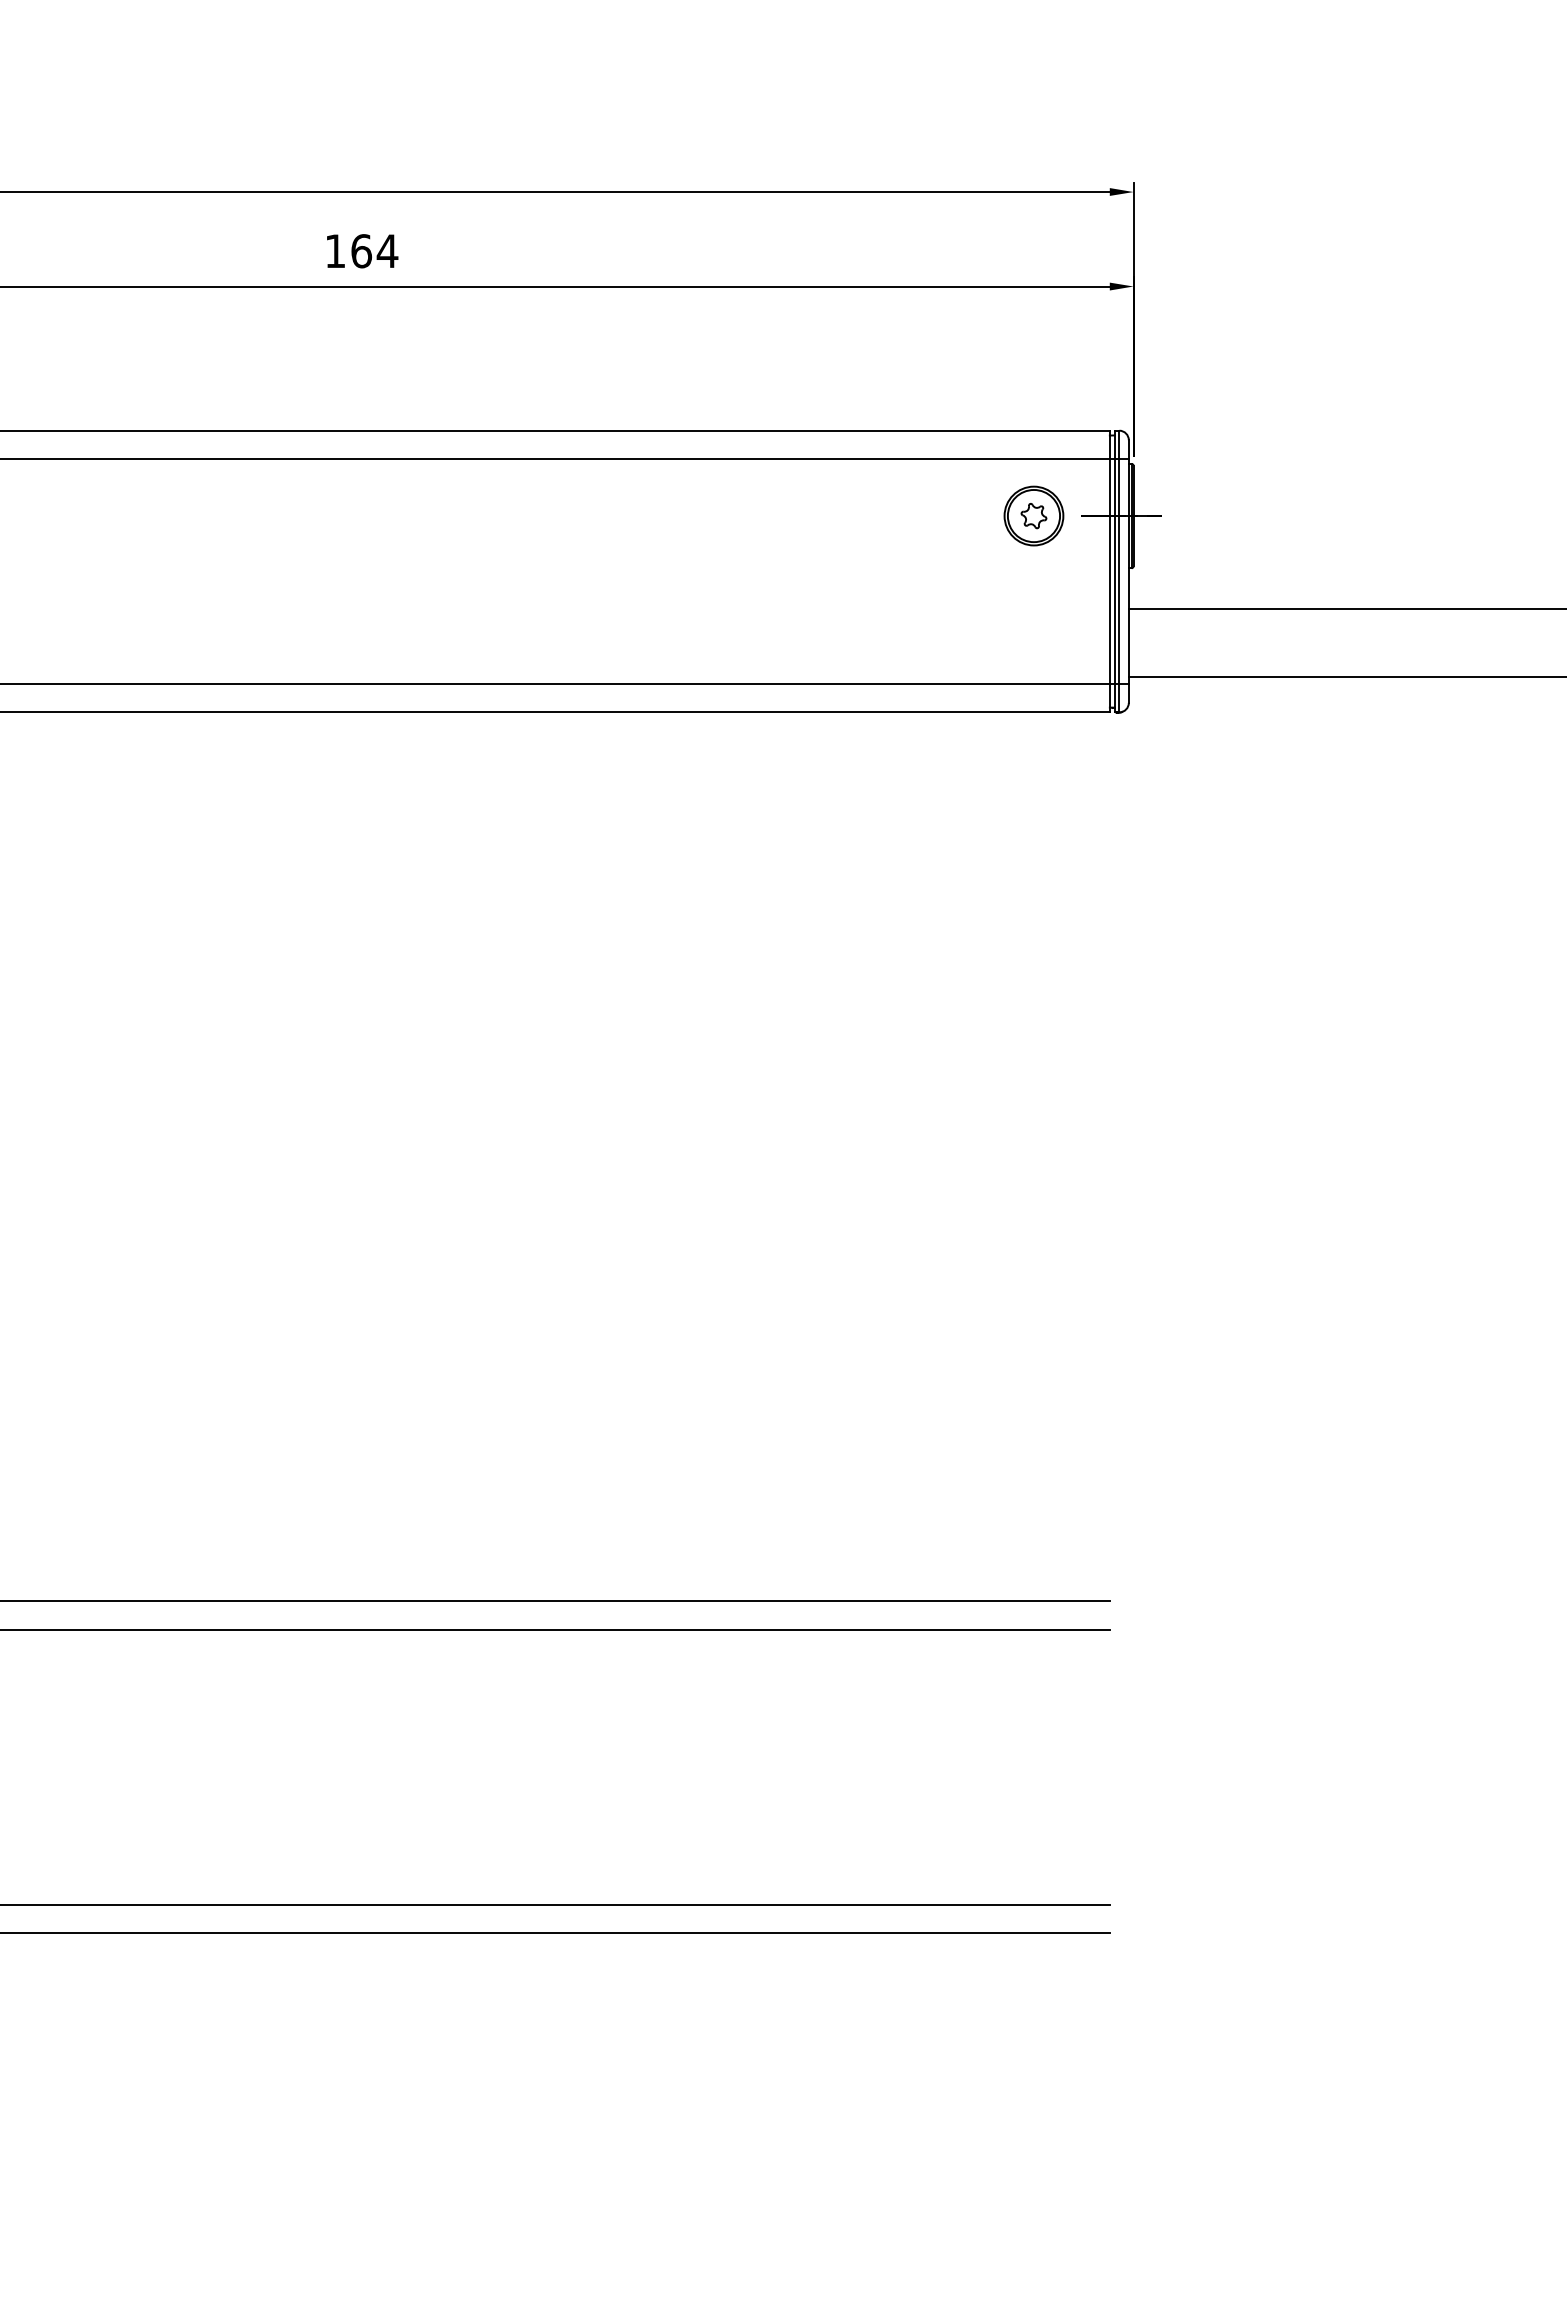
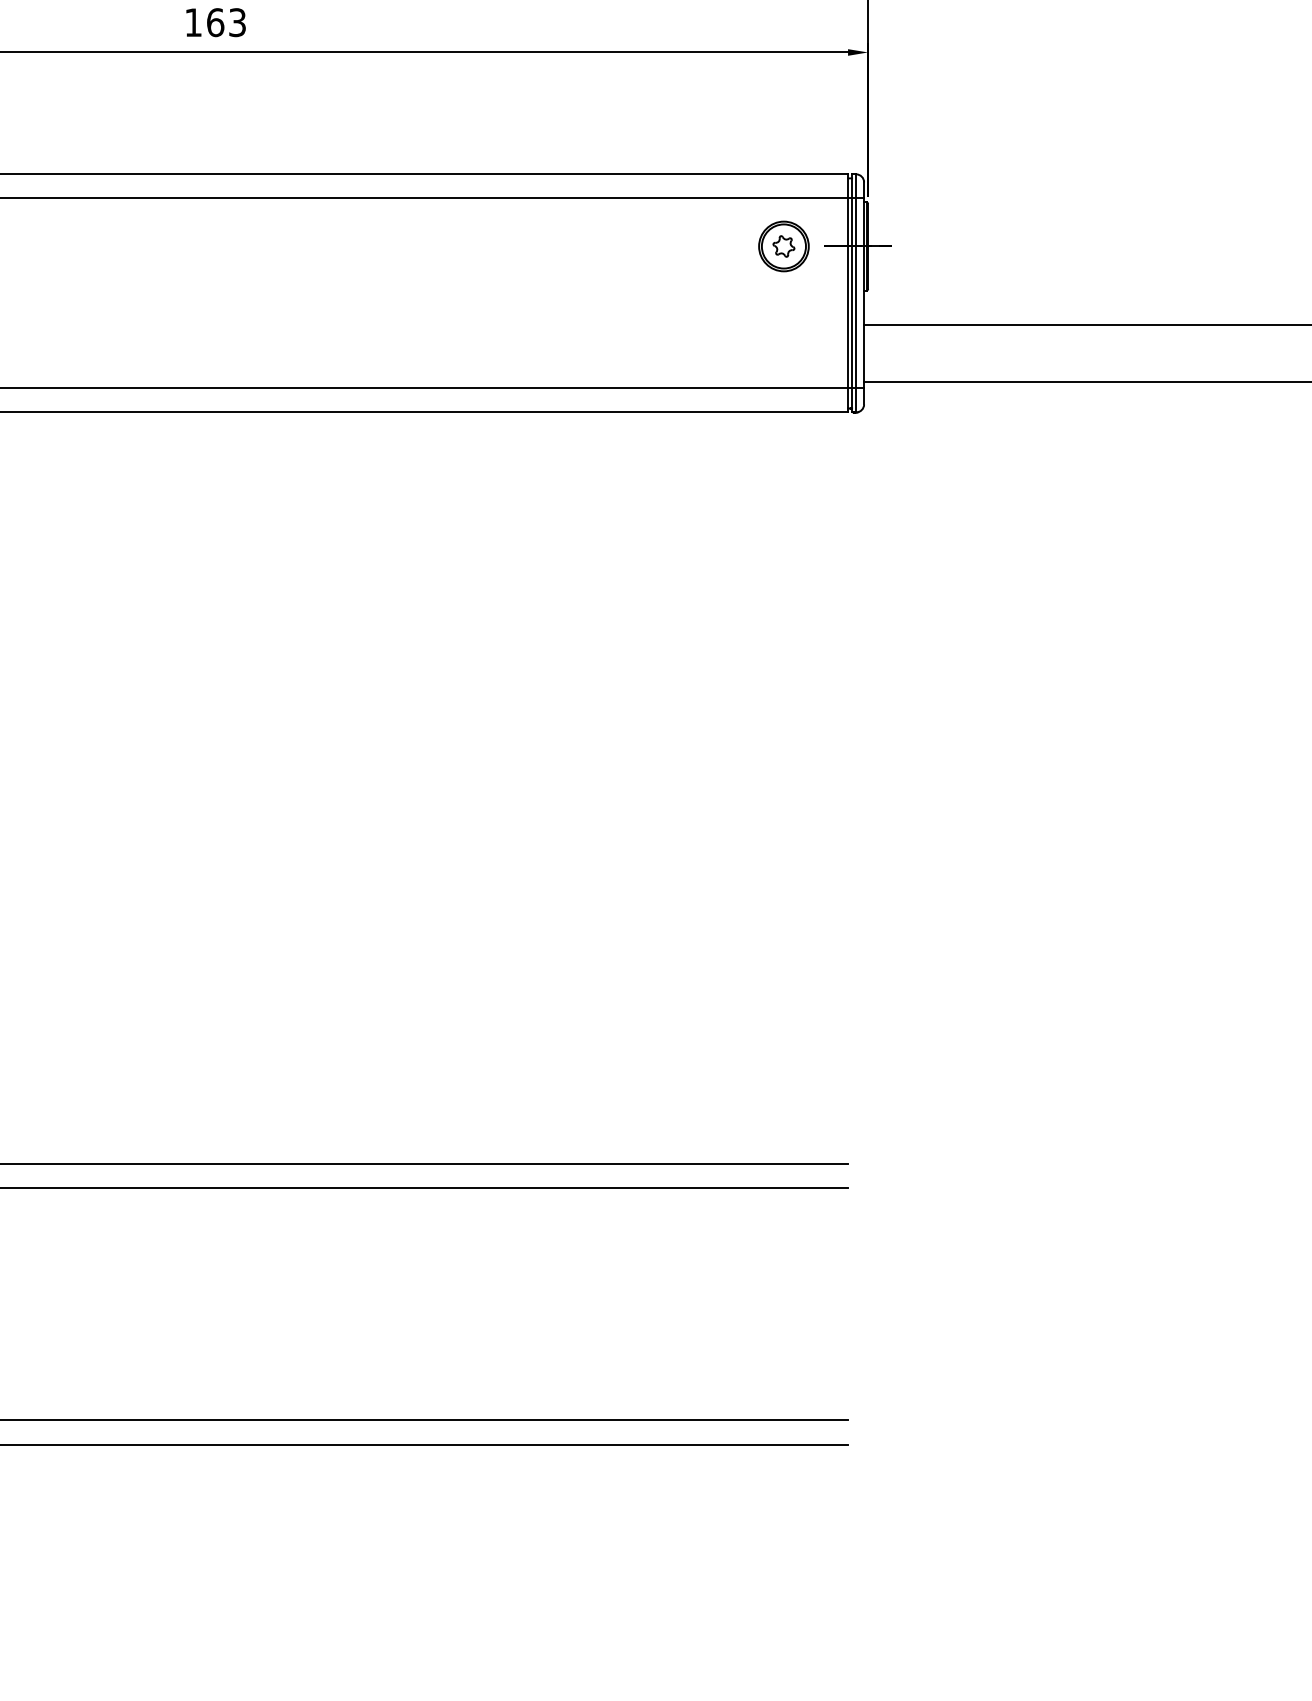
text: (387, 251) -> (237, 22), 164 -> 163

